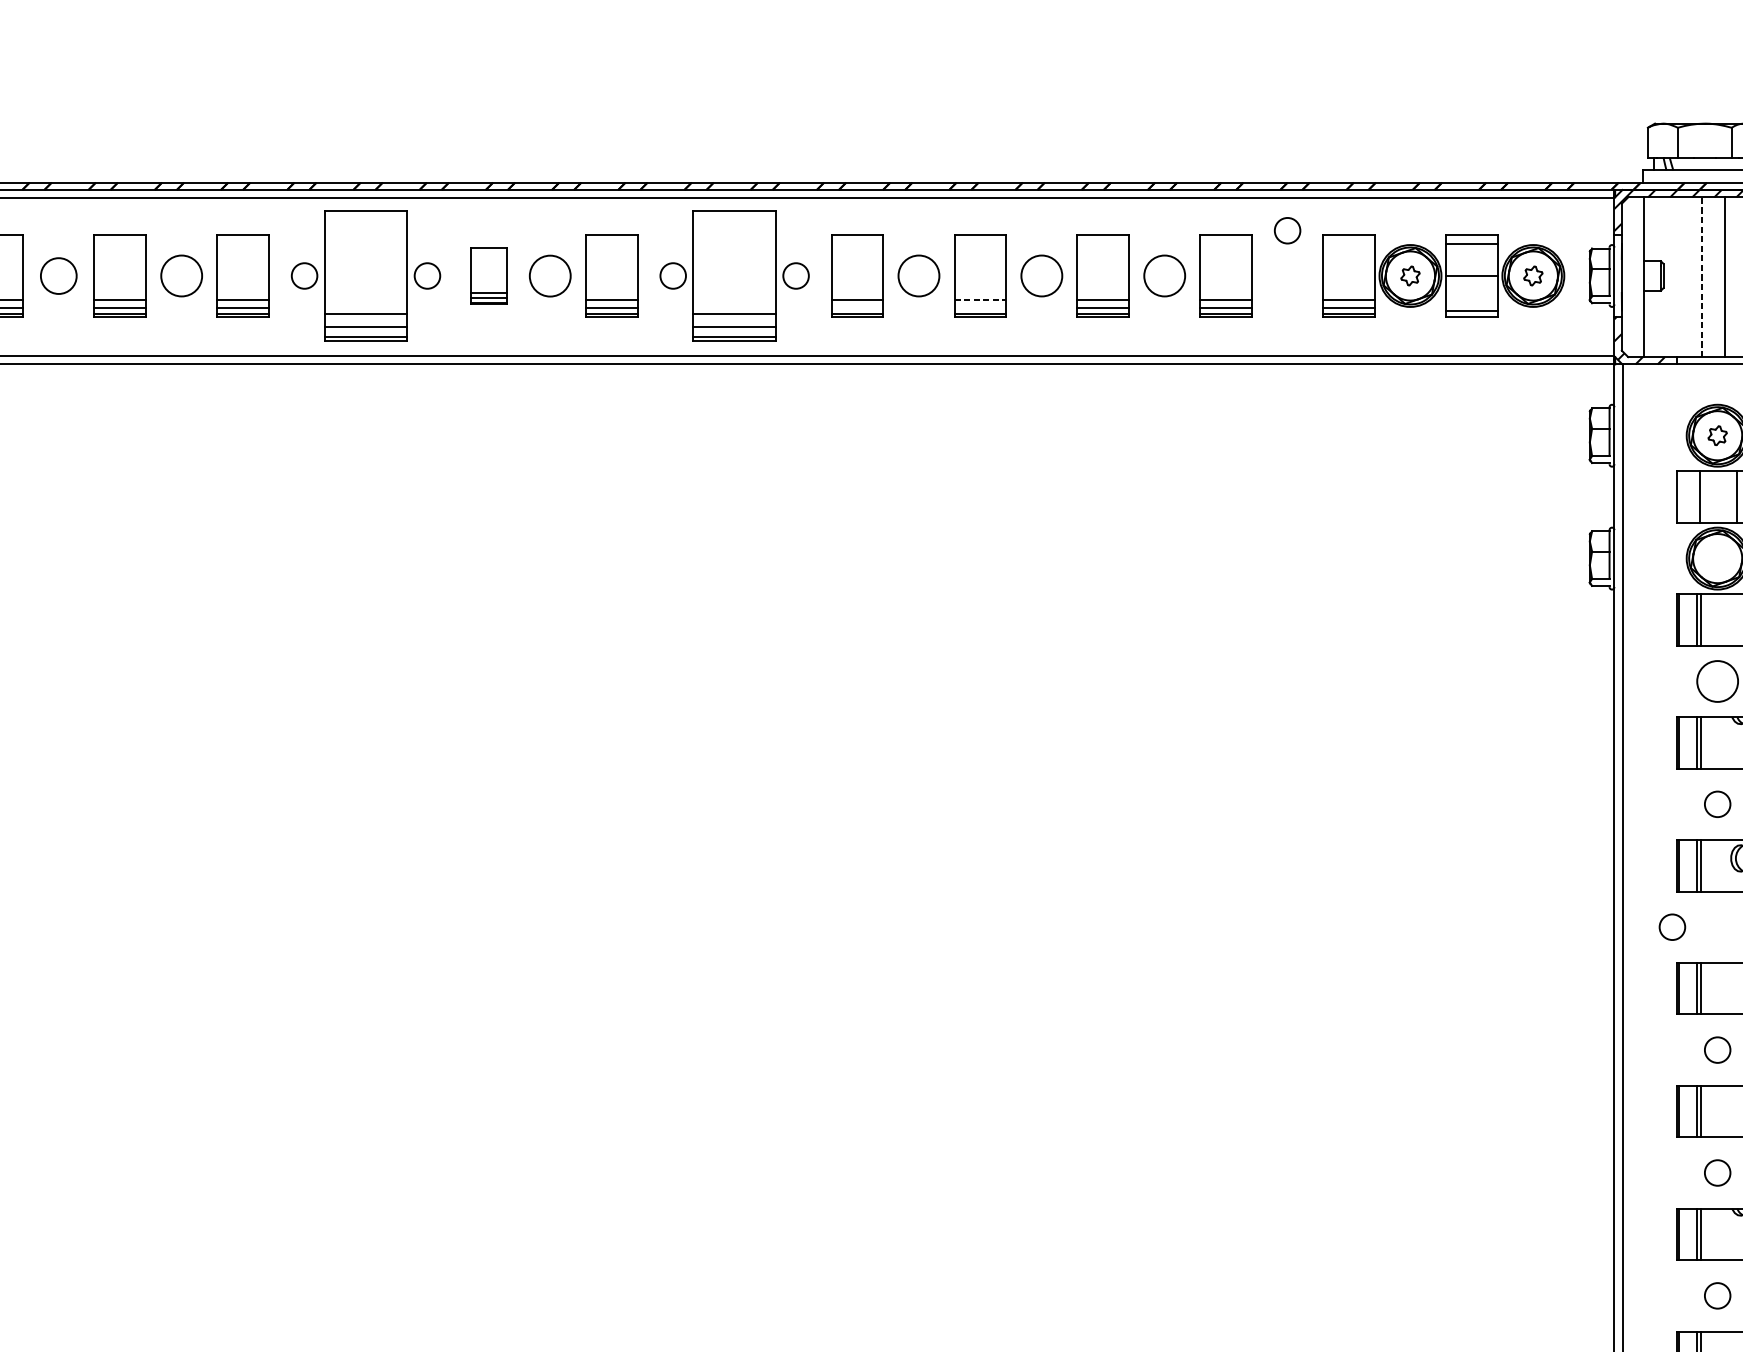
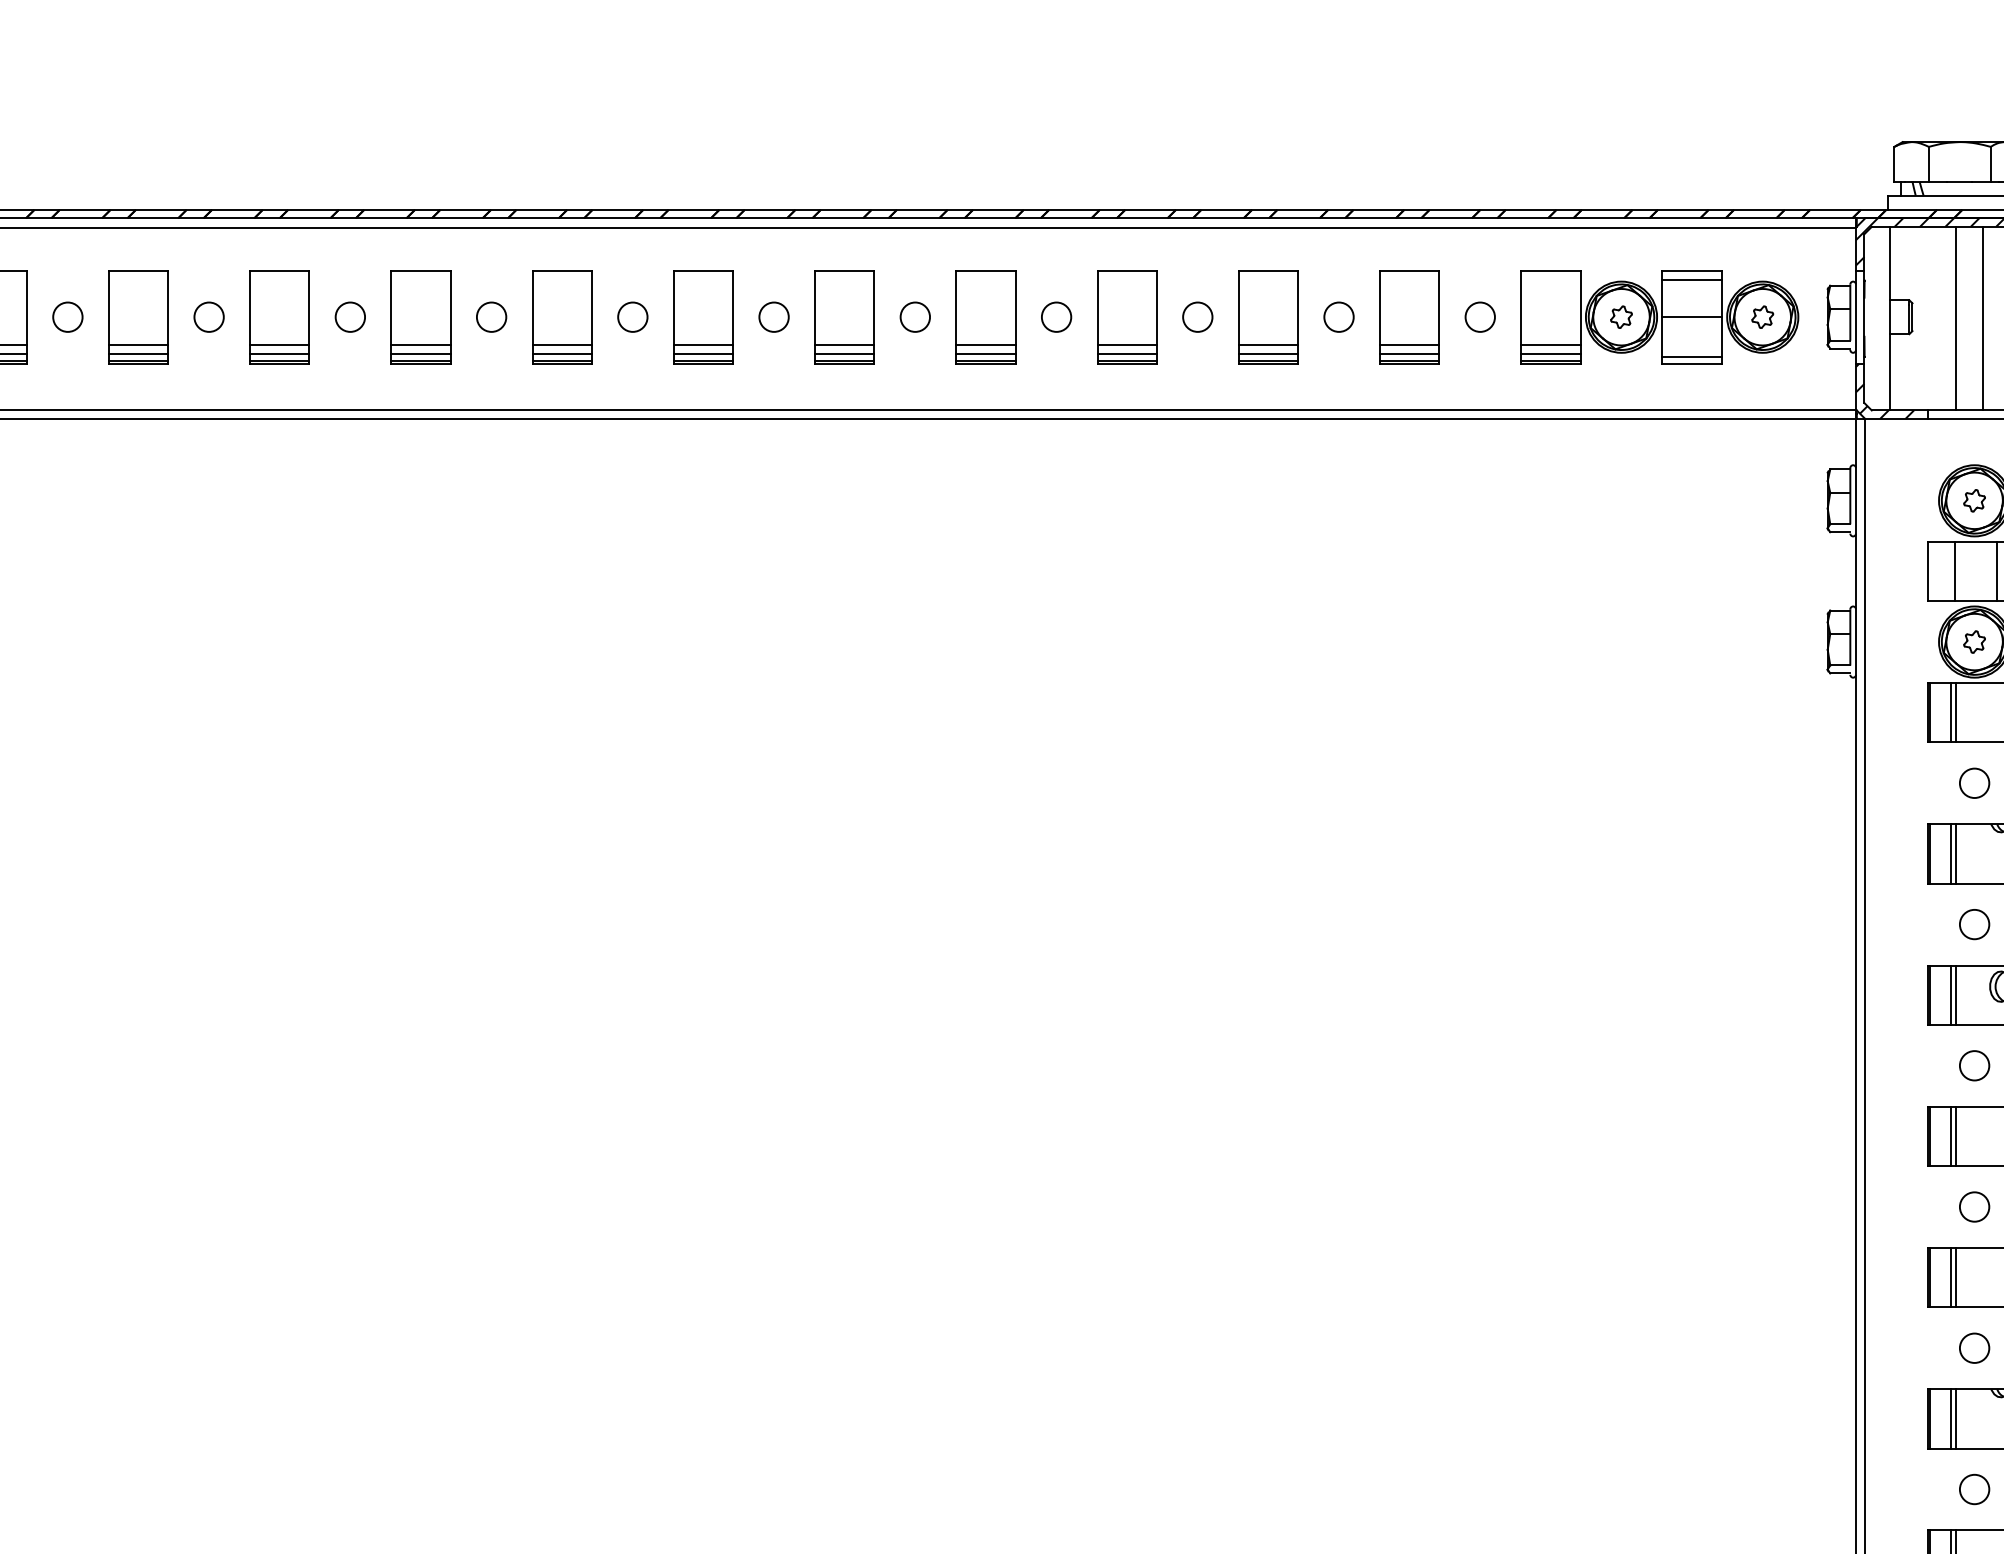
circle: (1286, 230) -> (1479, 316), moved
circle: (58, 275) -> (67, 316), size x0.71
circle: (181, 275) -> (208, 316), size x0.62
circle: (550, 275) -> (632, 316), size x0.62
circle: (918, 275) -> (1056, 316), size x0.62
circle: (1041, 275) -> (1197, 316), size x0.62
circle: (1164, 275) -> (1338, 316), size x0.62
part: (365, 276) -> (420, 317), size x0.62
part: (489, 276) -> (562, 317), size x1.43
part: (734, 276) -> (844, 317), size x0.62
line: (1701, 277) -> (1956, 318), dashed -> solid
line: (980, 299) -> (1127, 344), dashed -> solid
line: (857, 307) -> (985, 353), added
line: (979, 307) -> (1126, 353), added
part: (1717, 558) -> (1974, 641), added
circle: (1717, 681) -> (1974, 783), size x0.62
circle: (1672, 926) -> (1974, 1065), moved

